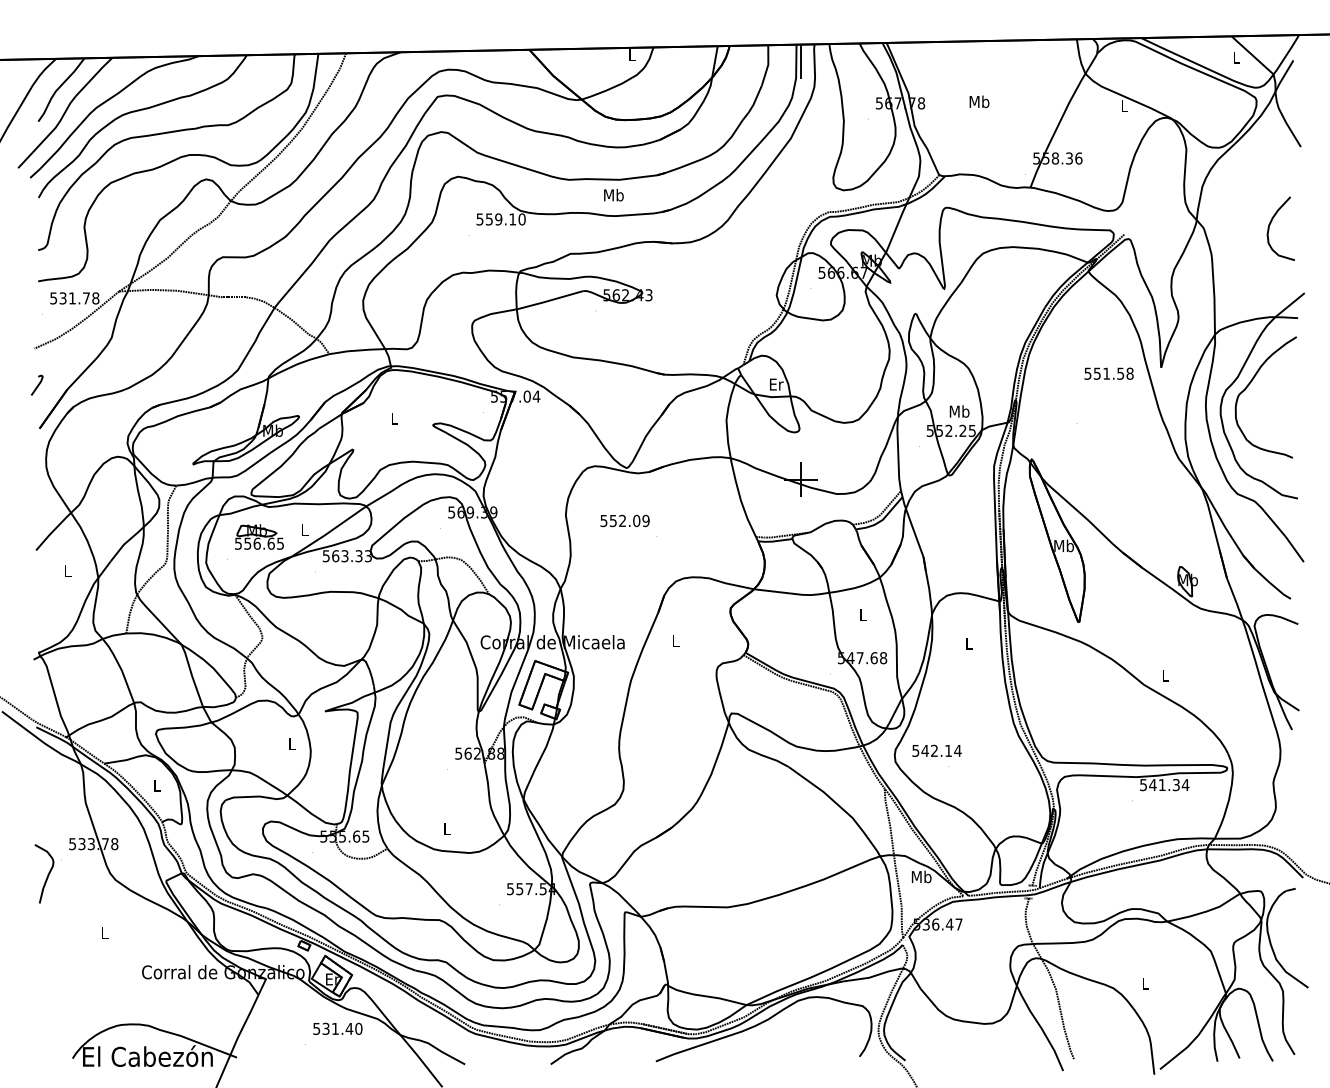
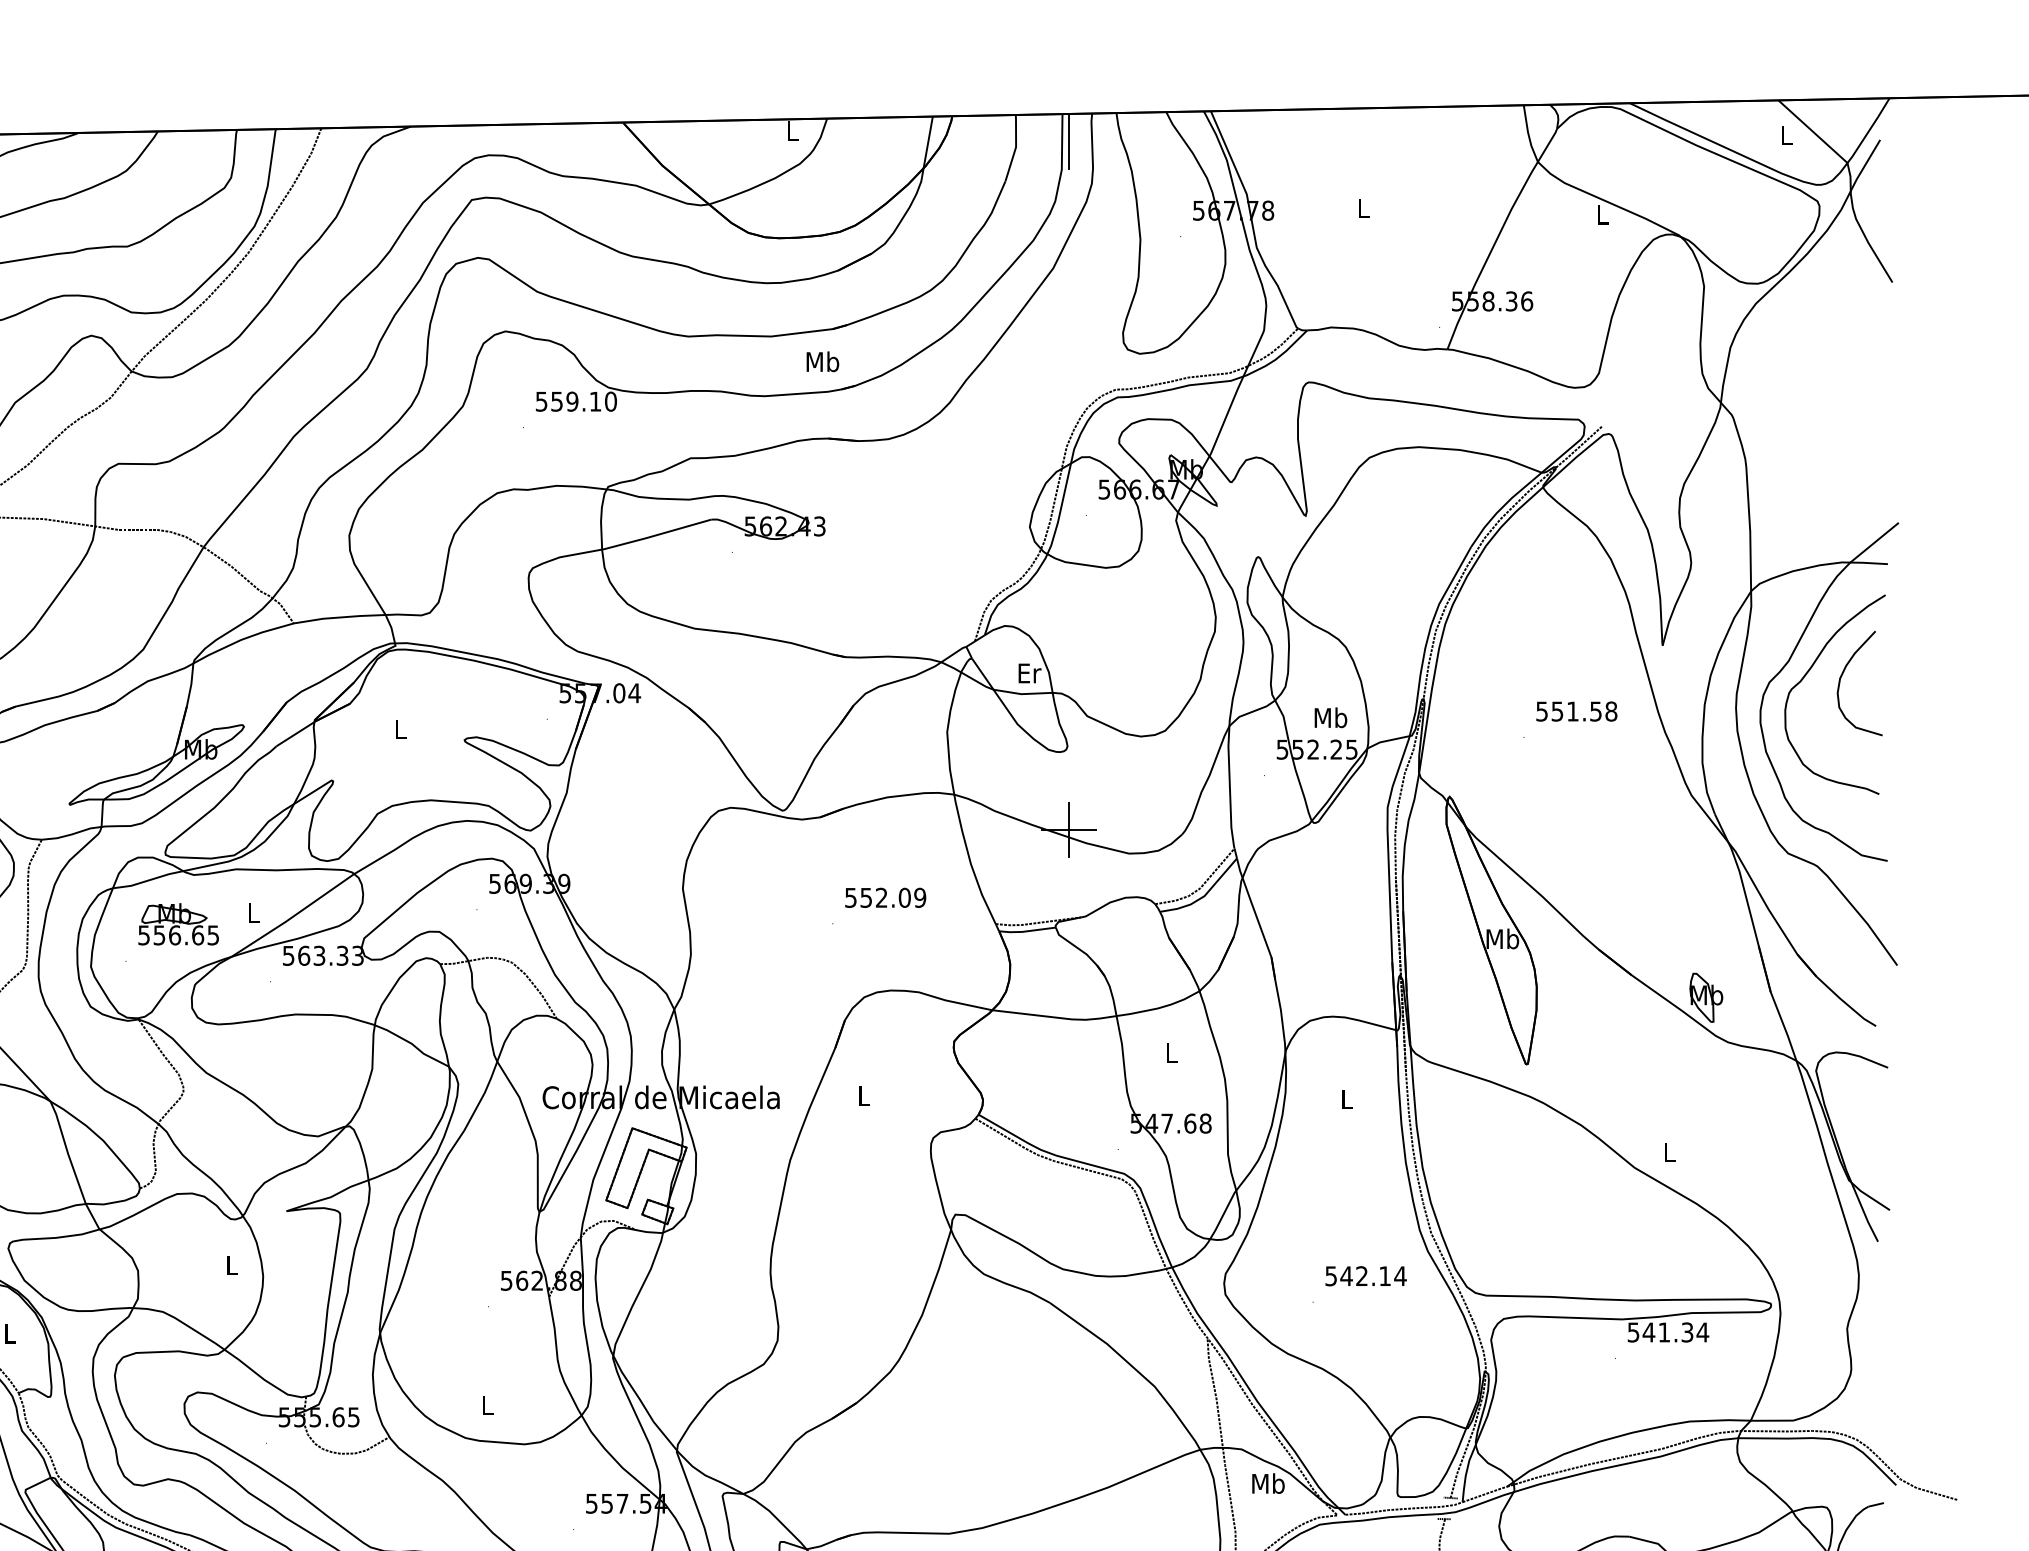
text: (979, 101) -> (1363, 207), Mb -> L
text: (613, 195) -> (822, 362), moved
curve: (1271, 223) -> (1844, 674), moved
text: (1108, 373) -> (1575, 711), moved
text: (624, 520) -> (884, 897), moved
text: (936, 750) -> (1365, 1275), moved

